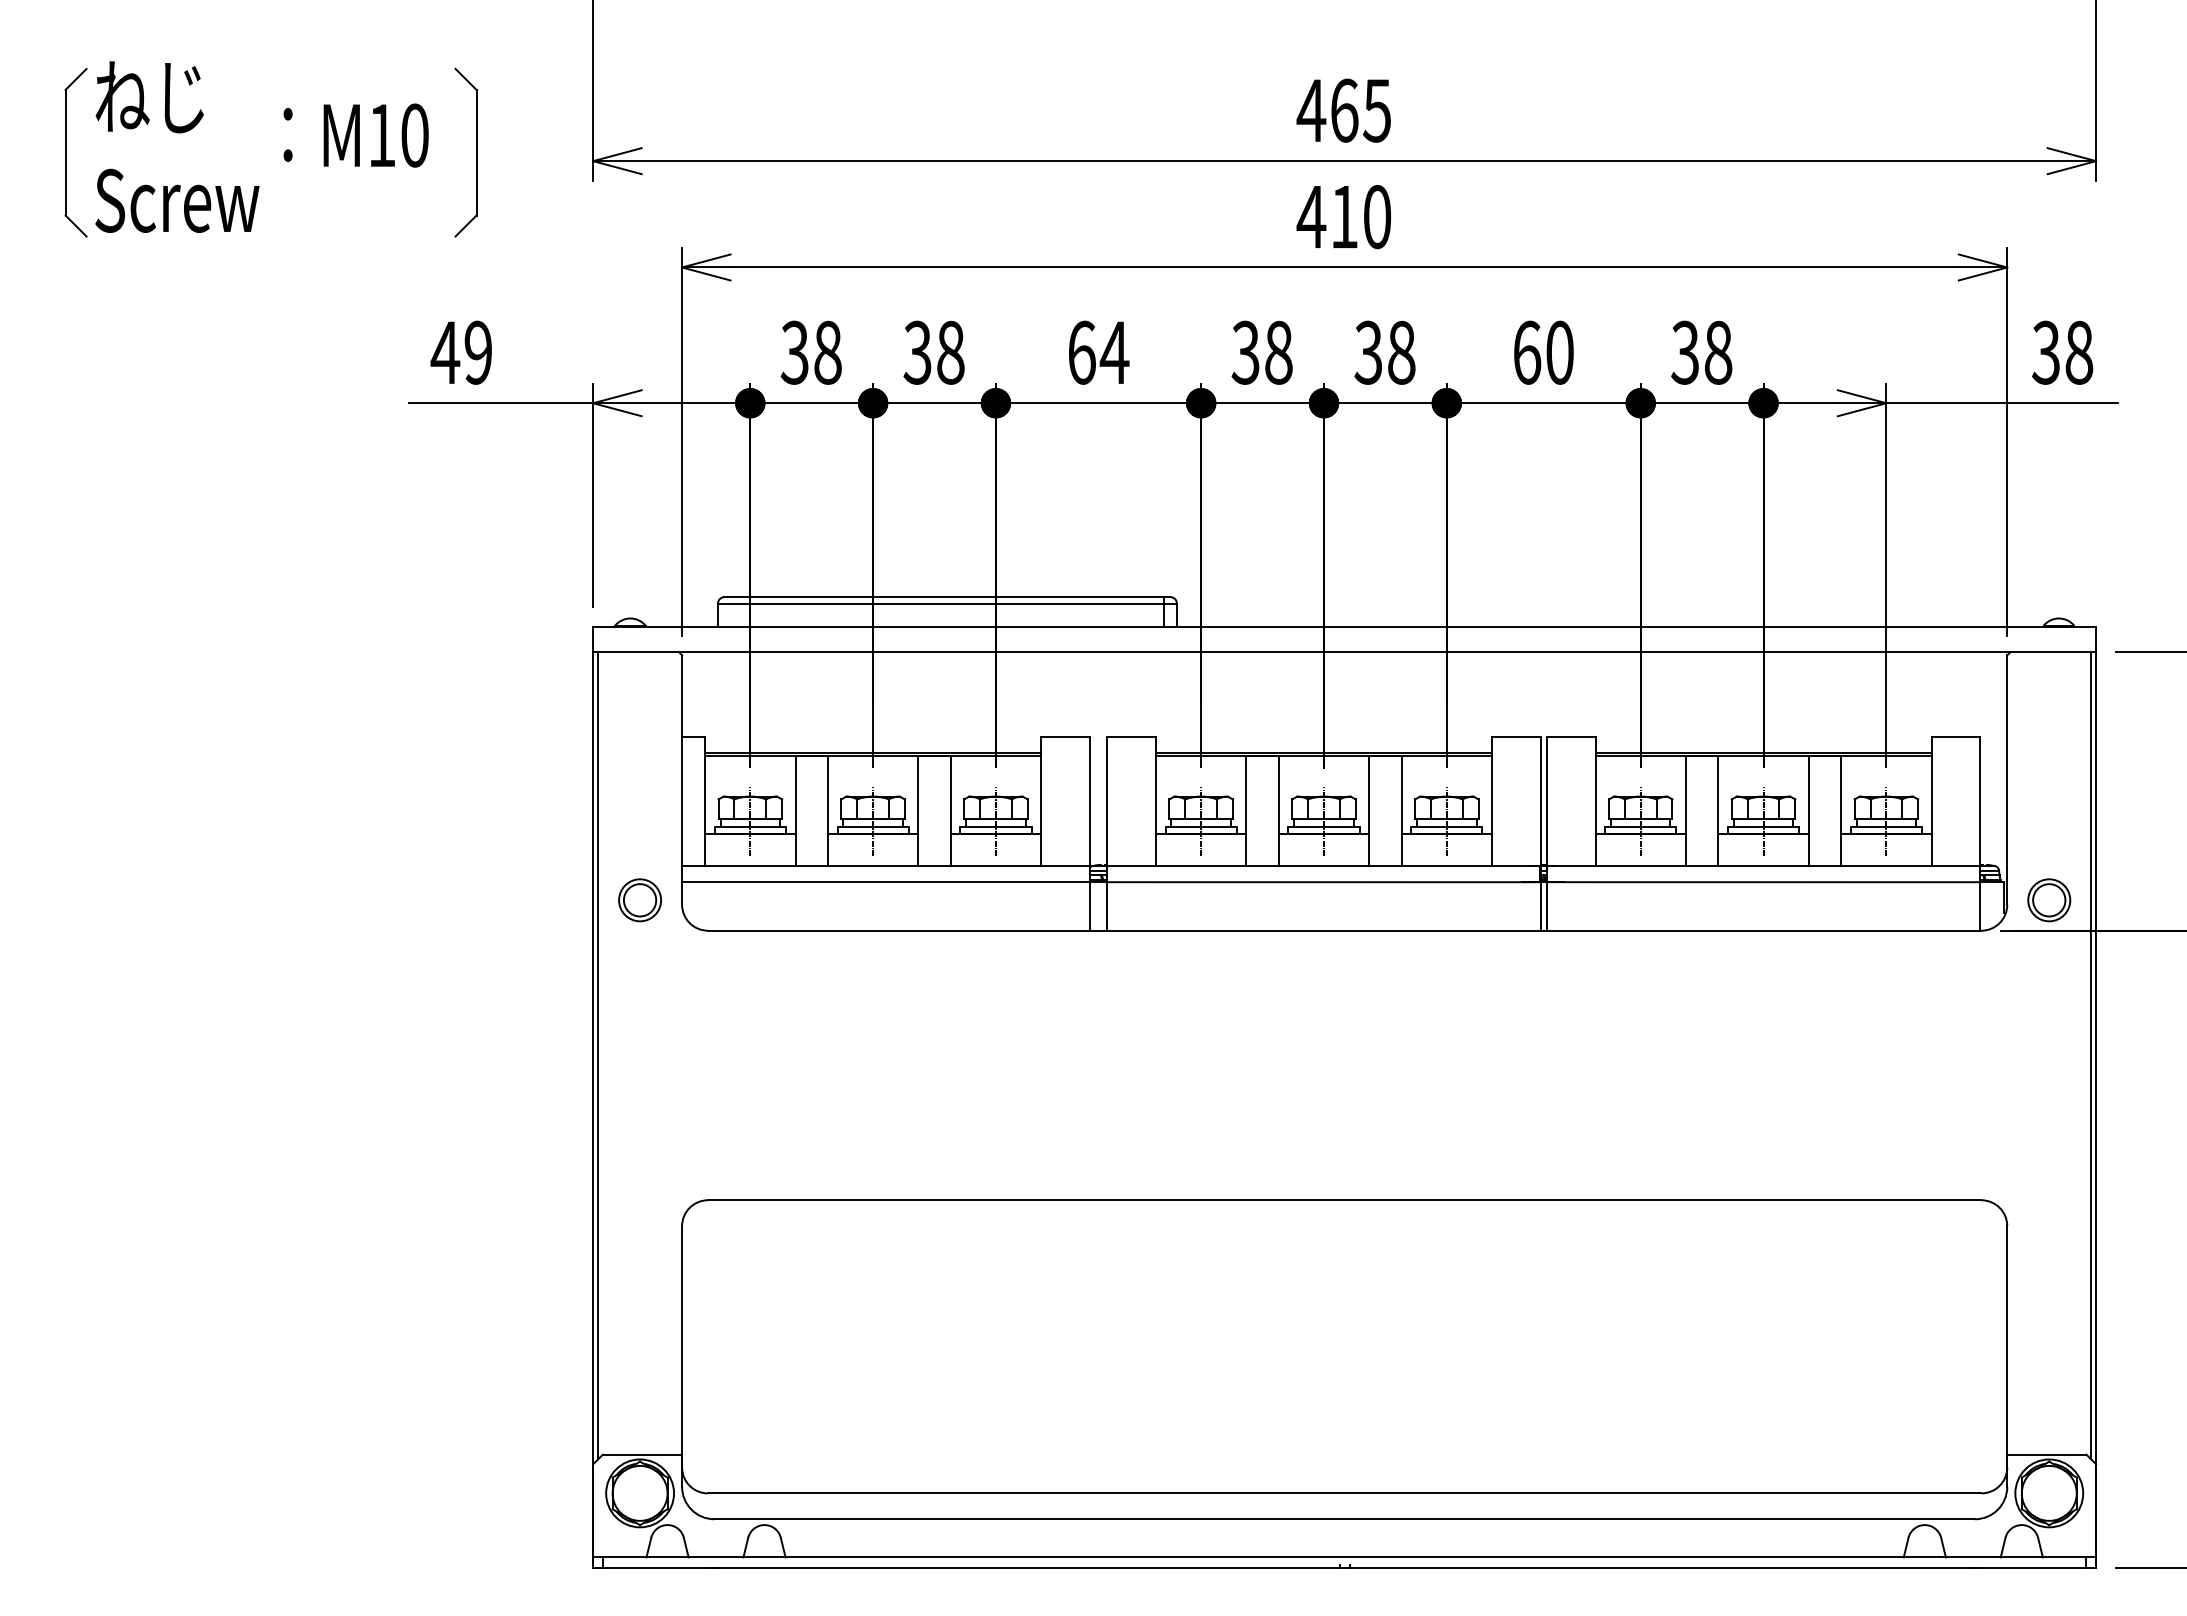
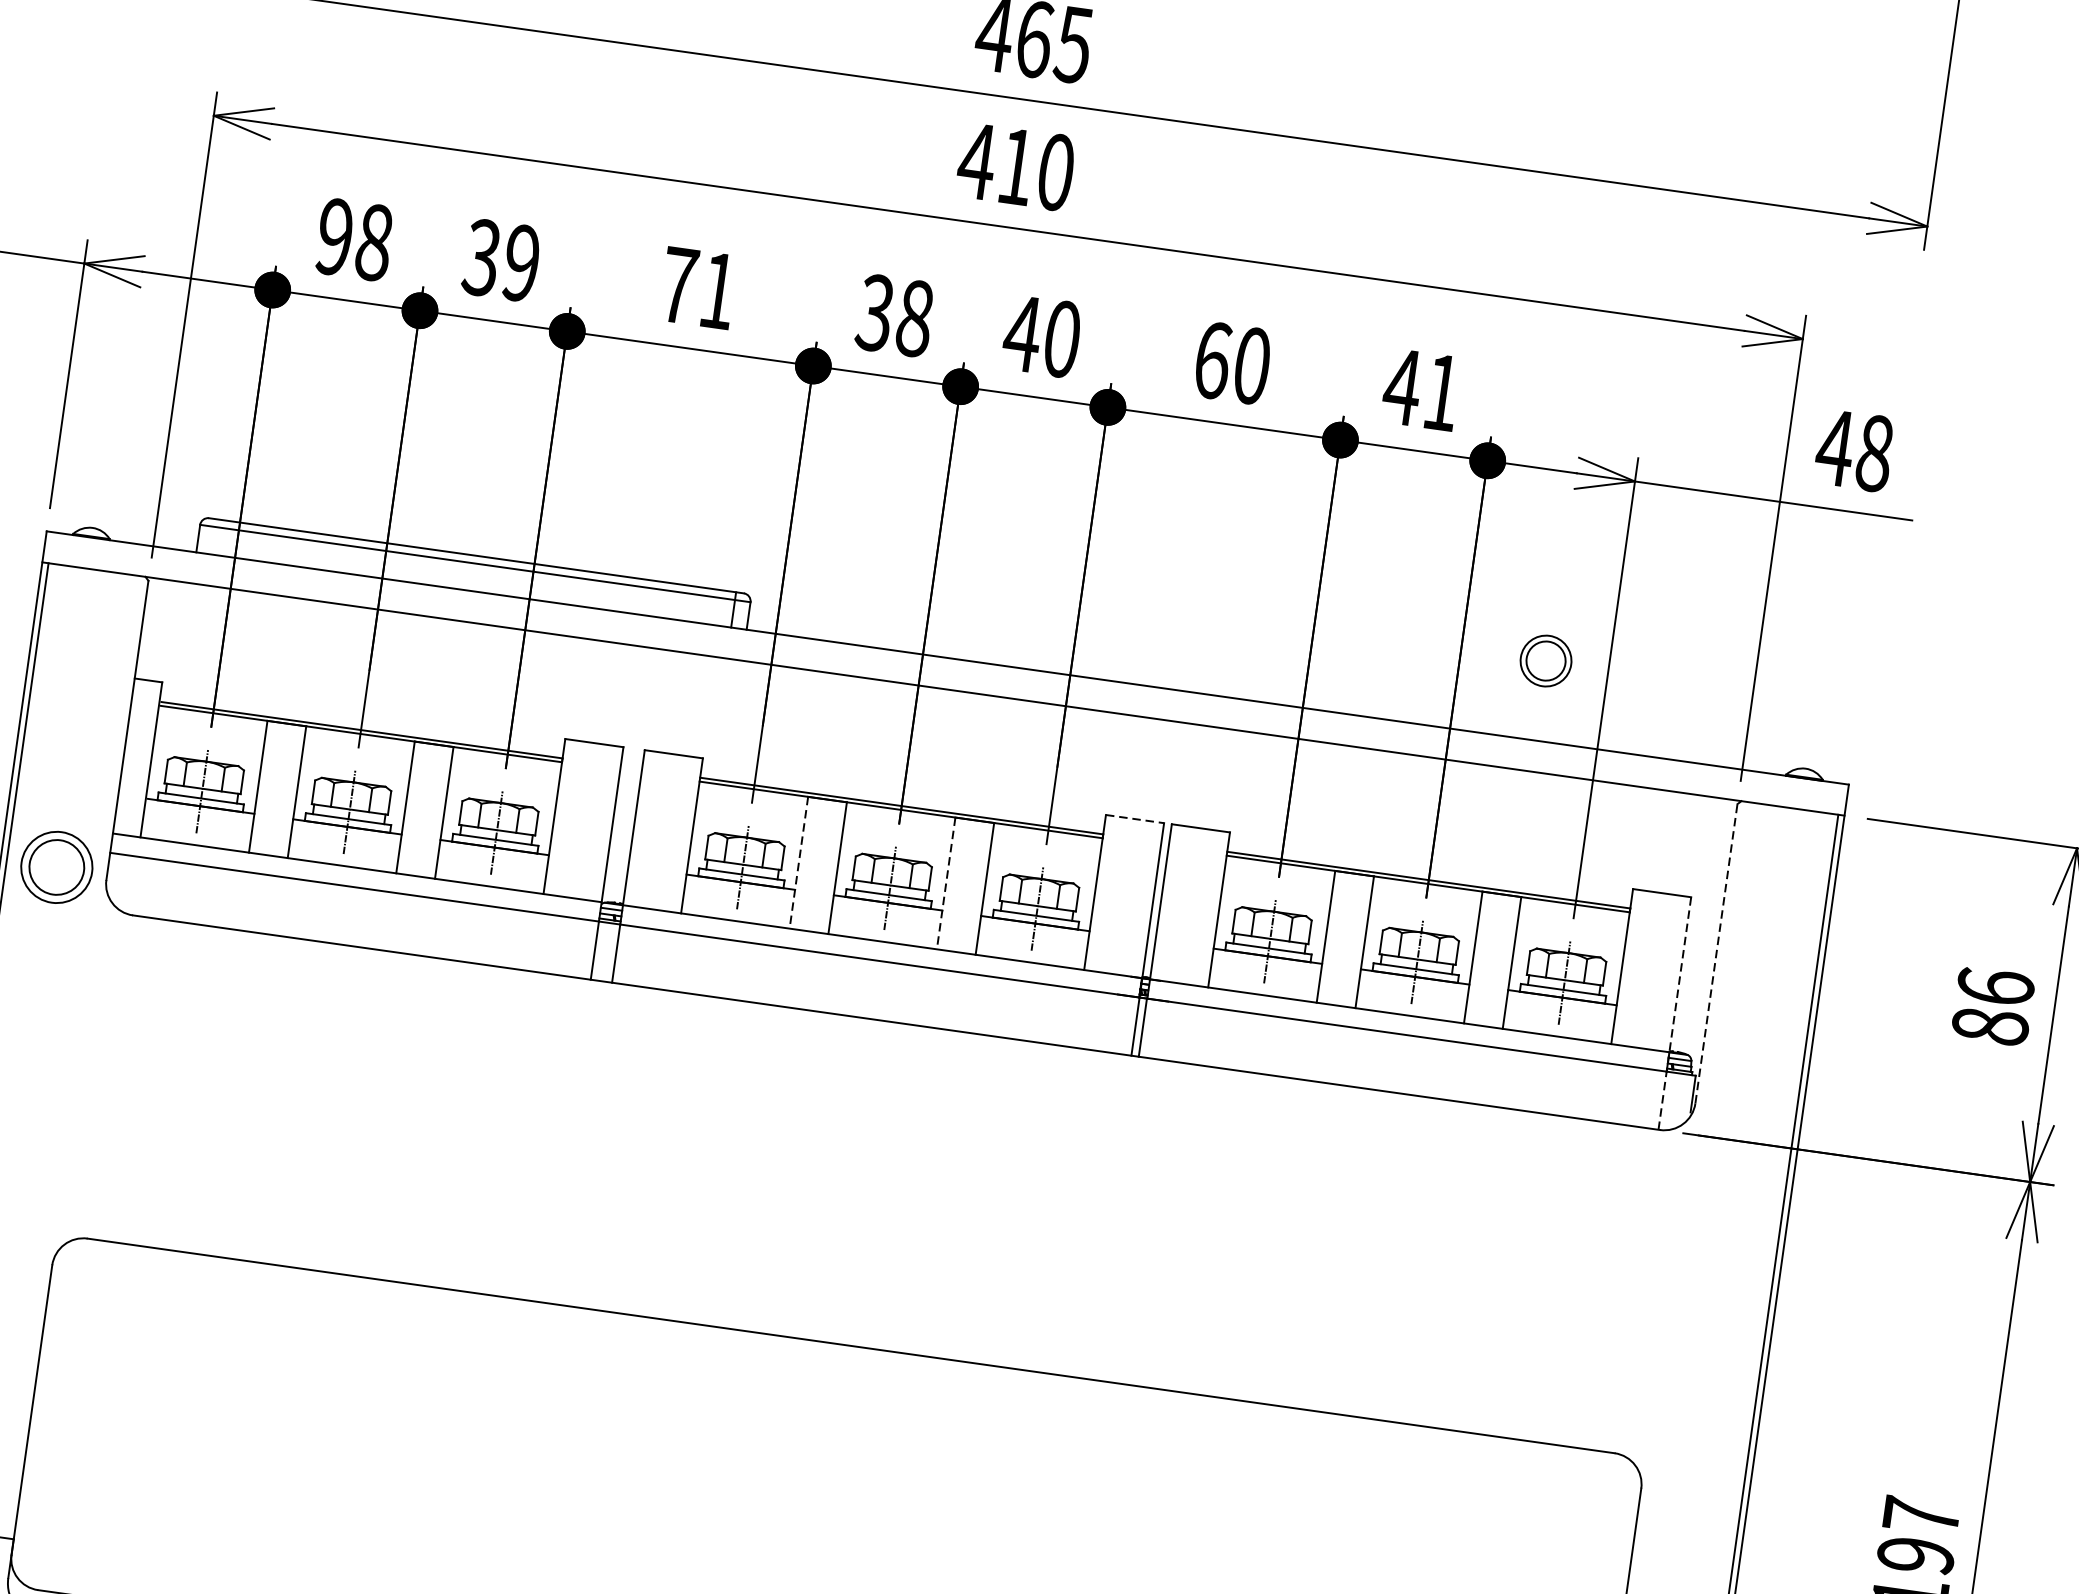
text: (794, 352) -> (334, 236), 38 -> 98
text: (950, 352) -> (521, 262), 38 -> 39
text: (1098, 352) -> (698, 287), 64 -> 71
text: (1384, 352) -> (1041, 336), 38 -> 40
text: (1701, 352) -> (1421, 389), 38 -> 41
text: (2046, 352) -> (1835, 447), 38 -> 48
line: (1516, 736) -> (1135, 818), solid -> dashed
line: (2007, 780) -> (1716, 954), solid -> dashed
line: (1246, 811) -> (798, 863), solid -> dashed
line: (1369, 811) -> (946, 883), solid -> dashed
line: (1980, 833) -> (1675, 1013), solid -> dashed
part: (639, 900) -> (56, 867), size x1.4
part: (2049, 900) -> (1546, 661), moved

